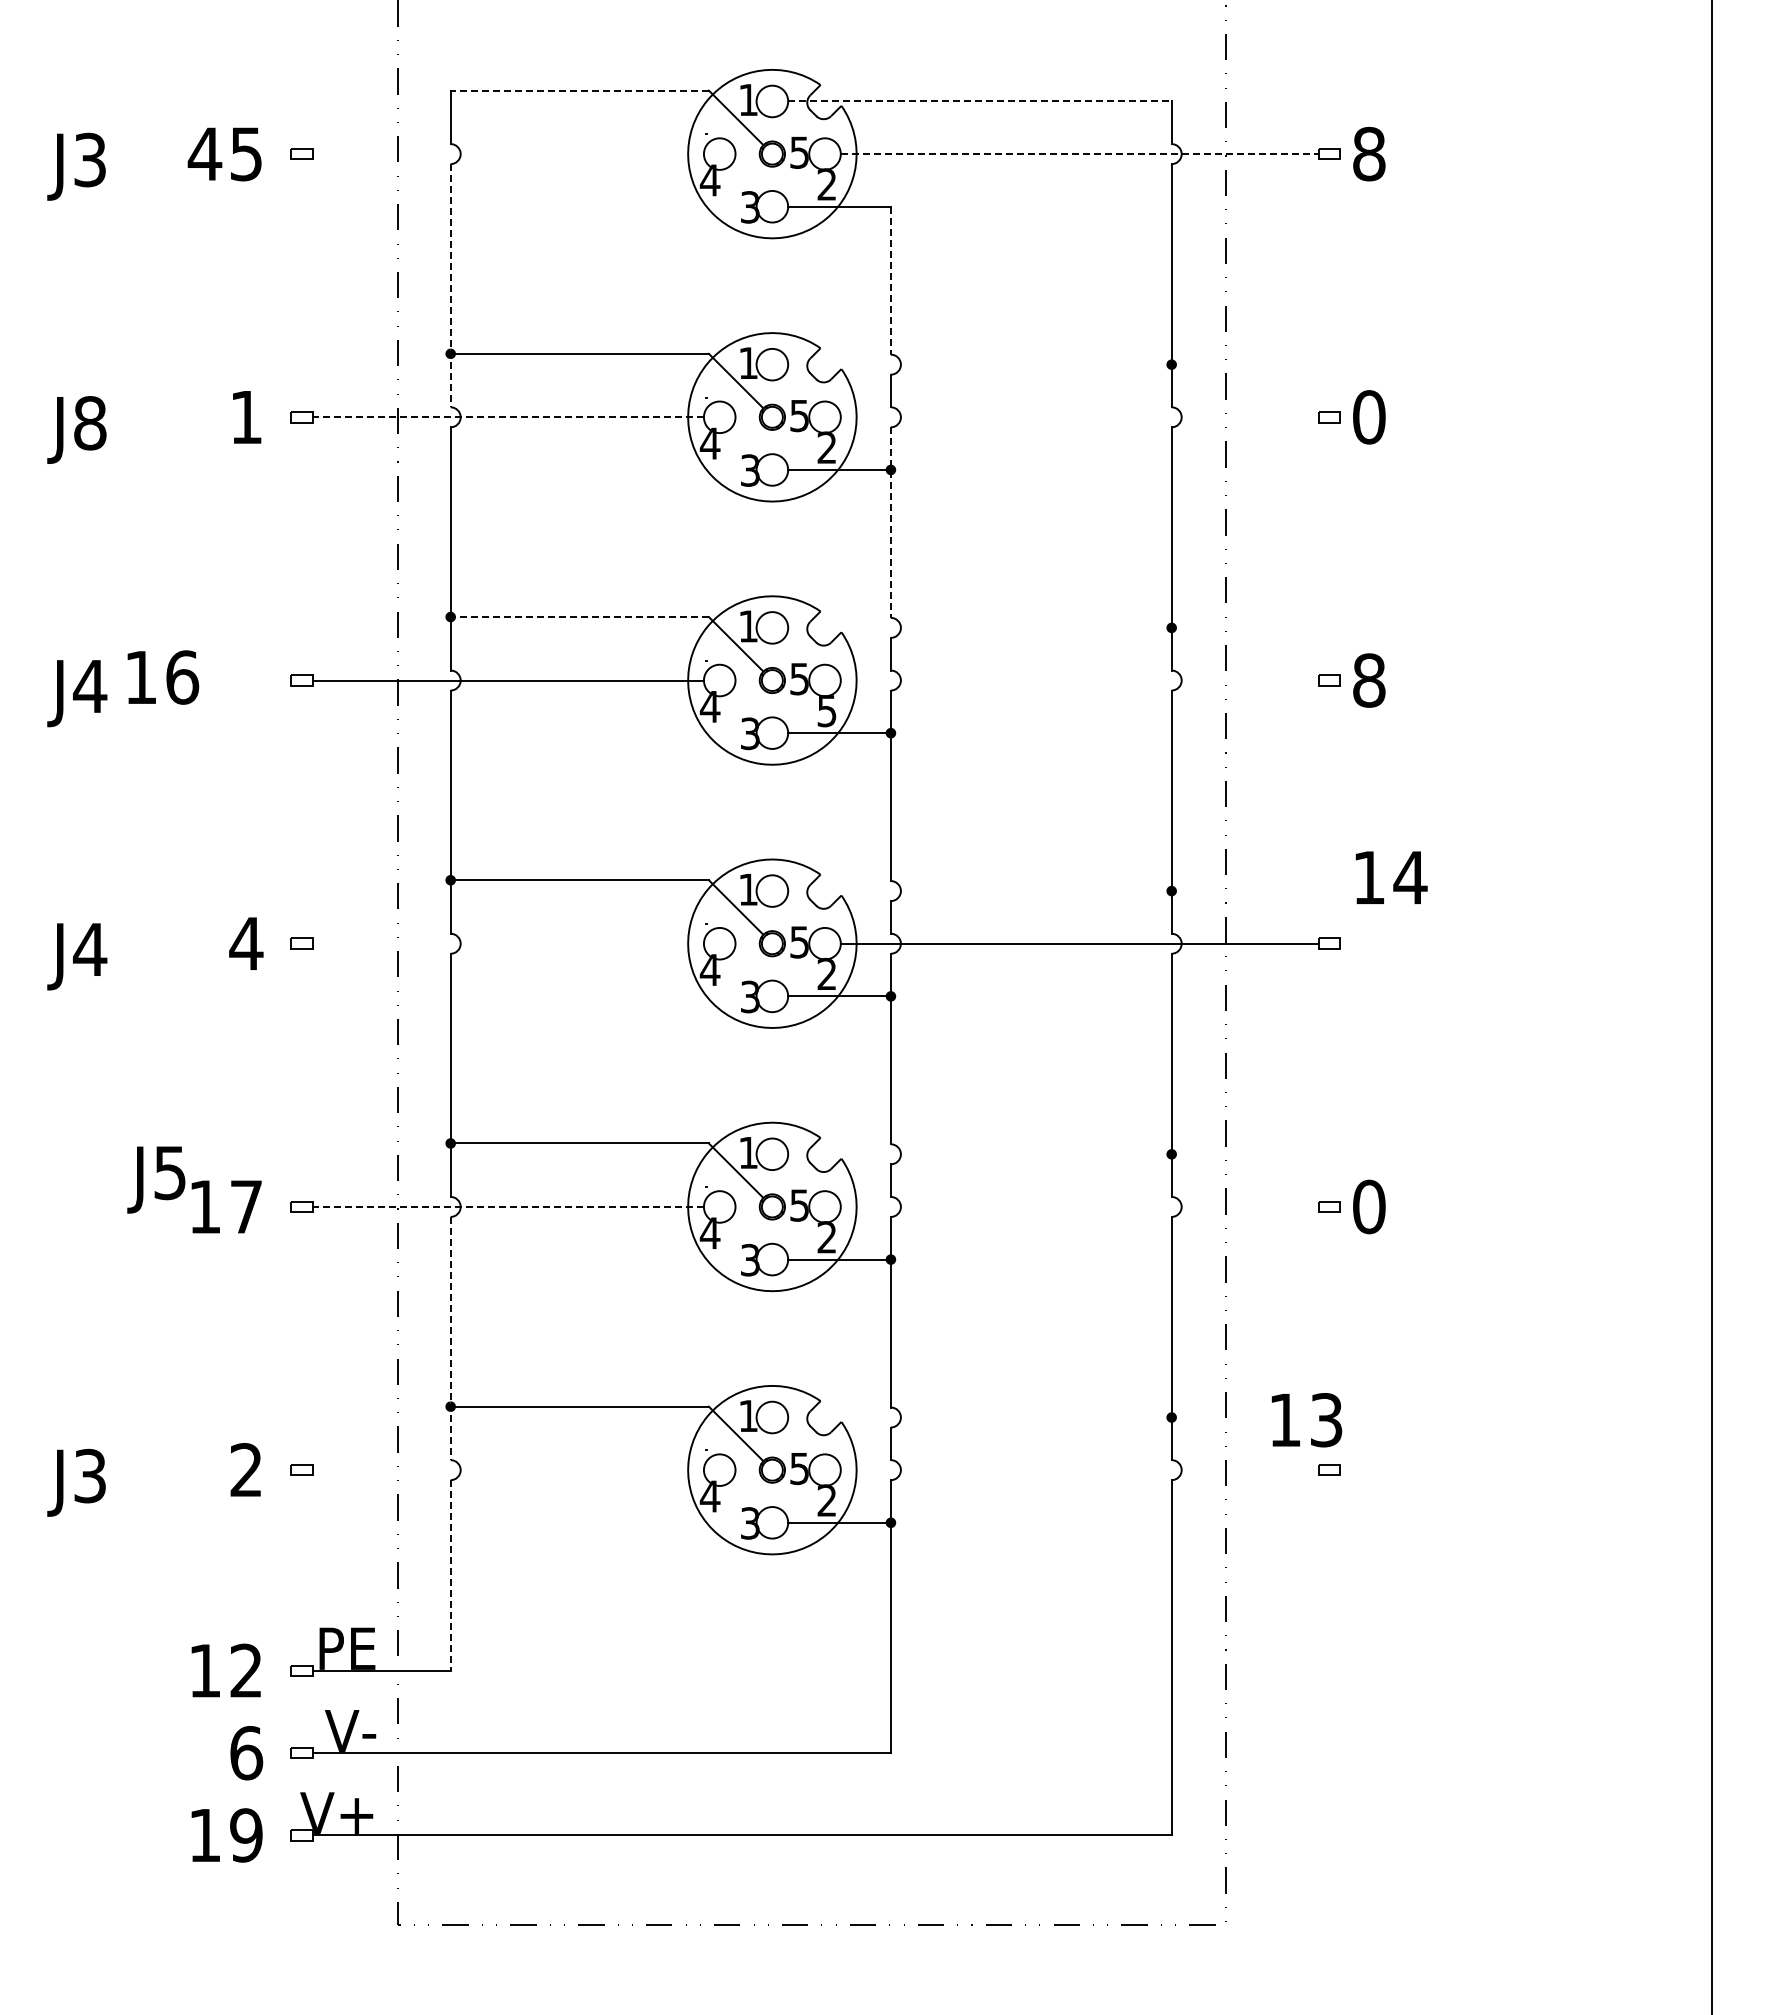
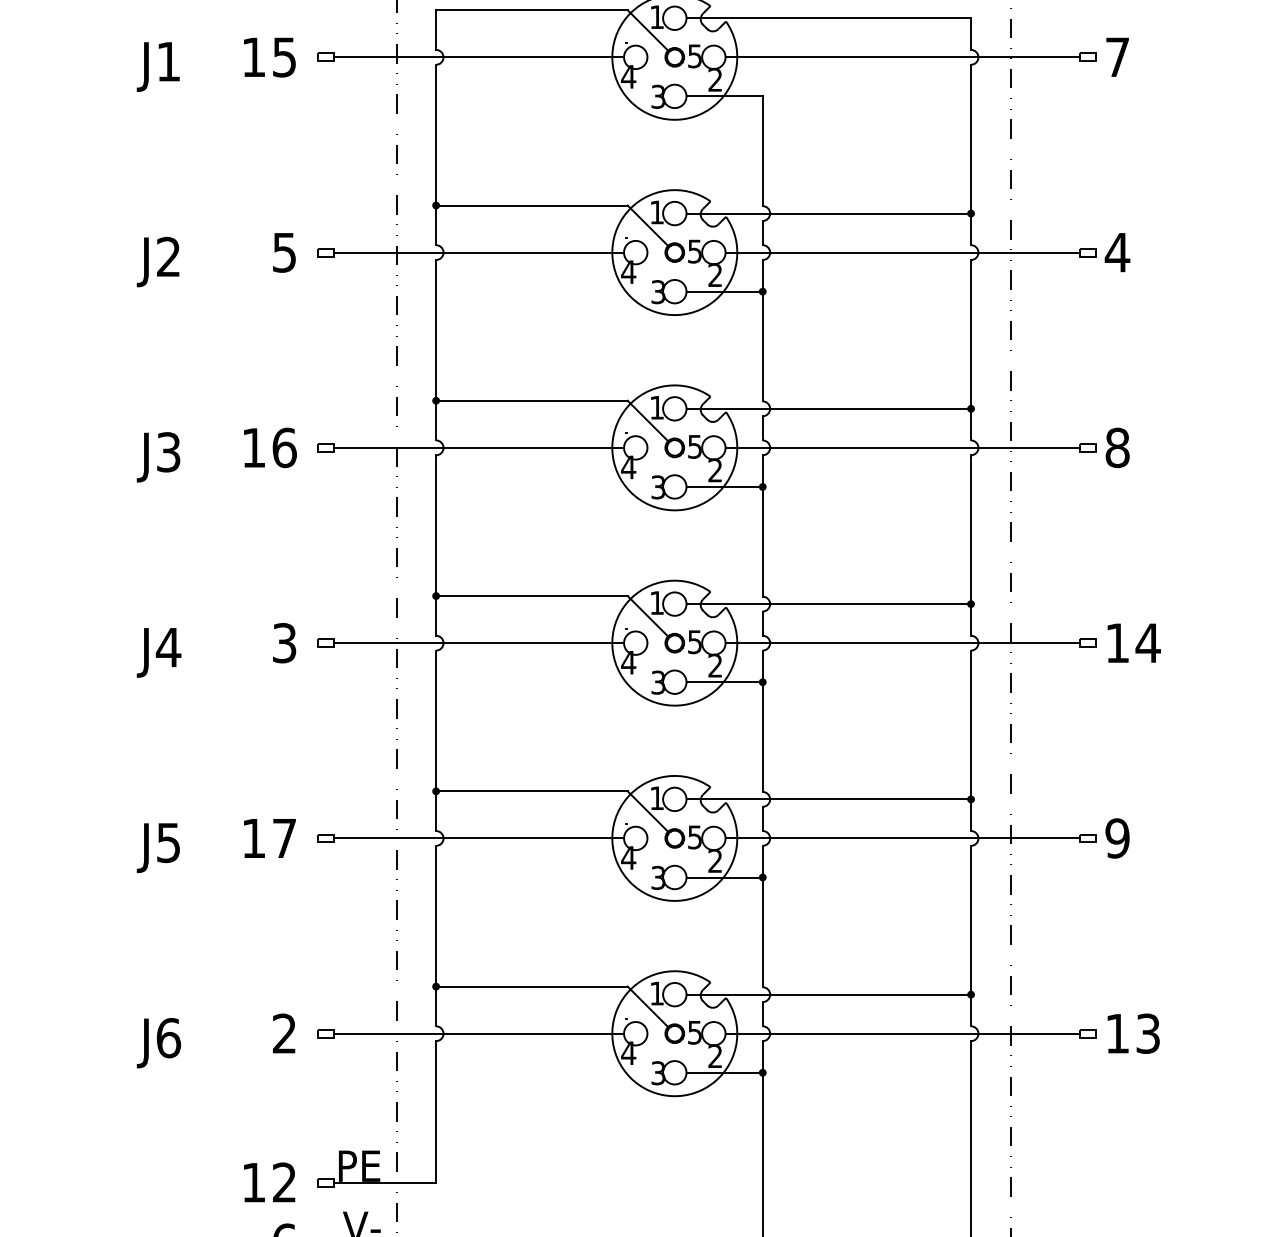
line: (579, 90) -> (531, 10), dashed -> solid
line: (979, 101) -> (828, 18), dashed -> solid
text: (204, 153) -> (253, 56), 45 -> 15
text: (1369, 153) -> (1117, 56), 8 -> 7
line: (507, 154) -> (478, 57), added
line: (1080, 154) -> (903, 57), dashed -> solid
text: (89, 159) -> (168, 61), J3 -> J1
line: (890, 280) -> (762, 151), dashed -> solid
line: (450, 285) -> (435, 154), dashed -> solid
line: (979, 364) -> (828, 213), added
text: (246, 417) -> (284, 252), 1 -> 5
line: (508, 417) -> (479, 252), dashed -> solid
line: (1079, 417) -> (902, 252), added
text: (1369, 417) -> (1117, 252), 0 -> 4
text: (90, 423) -> (168, 257), J8 -> J2
line: (890, 523) -> (762, 331), dashed -> solid
line: (579, 617) -> (531, 401), dashed -> solid
line: (979, 627) -> (828, 408), added
text: (163, 677) -> (270, 447), moved
line: (1079, 680) -> (902, 447), added
text: (90, 686) -> (168, 452), J4 -> J3
text: (826, 710) -> (714, 470), 5 -> 2
text: (1391, 877) -> (1134, 642), moved
line: (979, 891) -> (828, 604), added
text: (246, 943) -> (284, 642), 4 -> 3
line: (507, 943) -> (478, 642), added
line: (979, 1154) -> (828, 799), added
text: (156, 1179) -> (158, 847), moved
line: (508, 1206) -> (479, 838), dashed -> solid
line: (1079, 1206) -> (902, 838), added
text: (1368, 1206) -> (1117, 838), 0 -> 9
line: (450, 1338) -> (435, 936), dashed -> solid
line: (979, 1417) -> (828, 994), added
text: (1306, 1420) -> (1133, 1033), moved
line: (507, 1470) -> (478, 1033), added
line: (1079, 1470) -> (902, 1033), added
text: (90, 1475) -> (168, 1037), J3 -> J6
line: (450, 1576) -> (435, 1112), dashed -> solid

